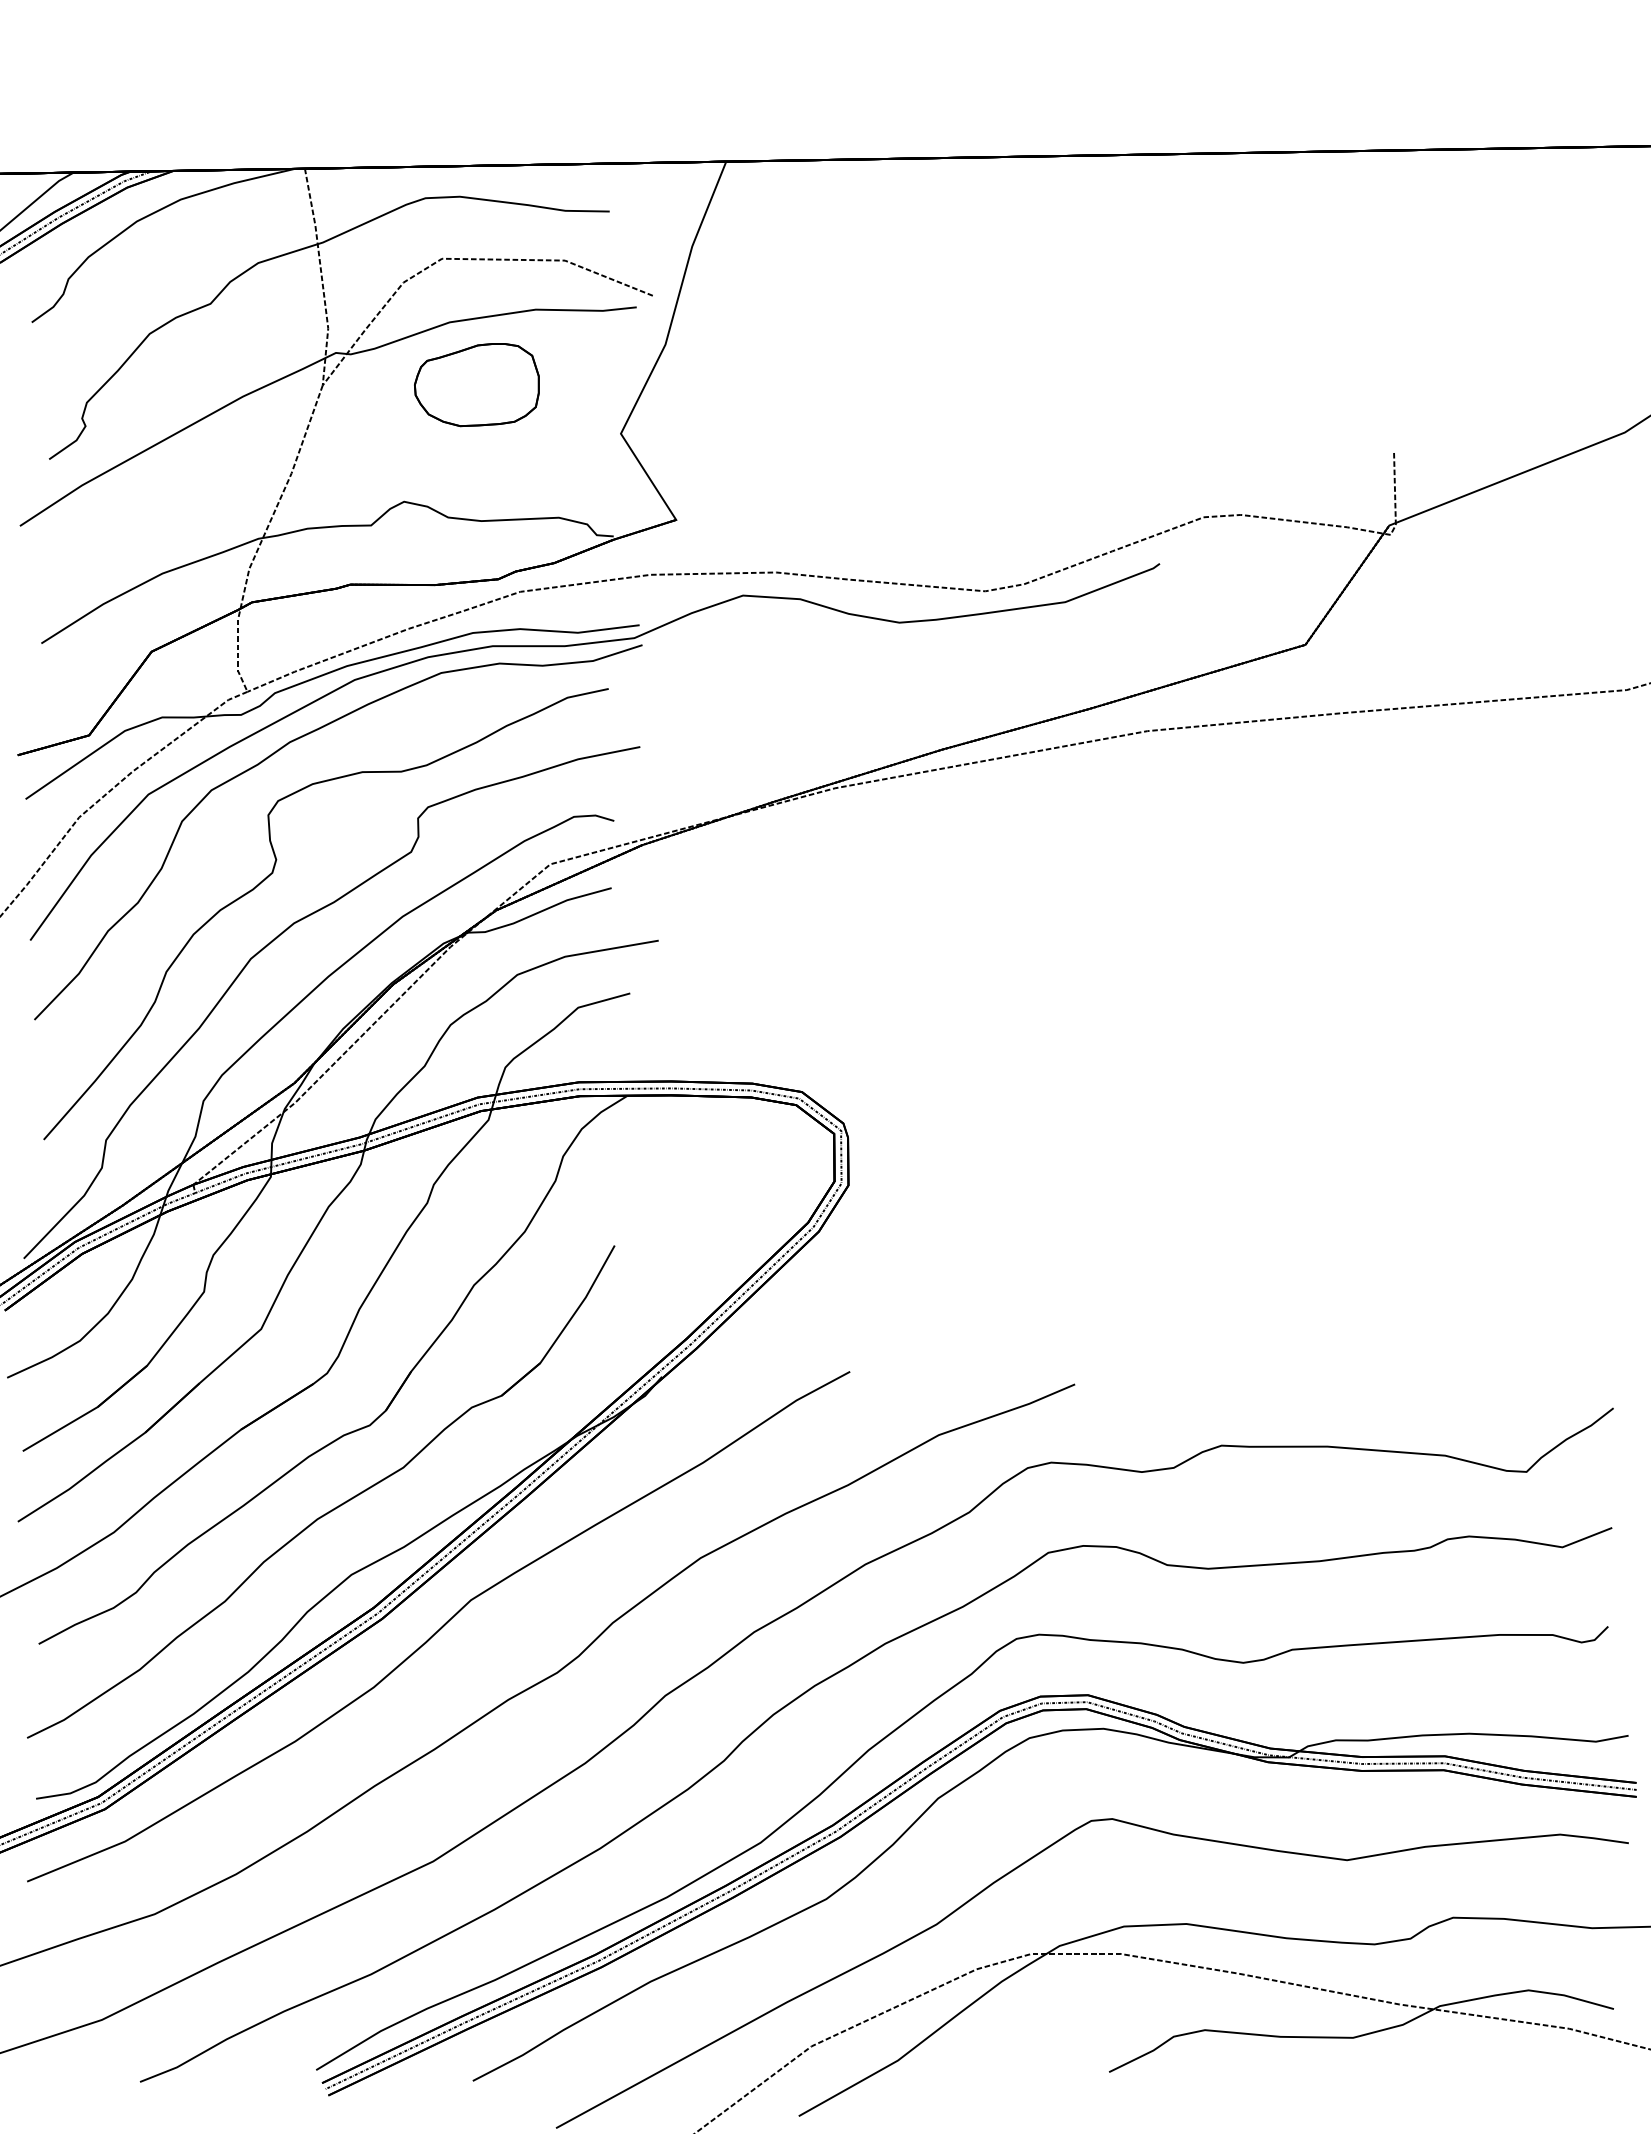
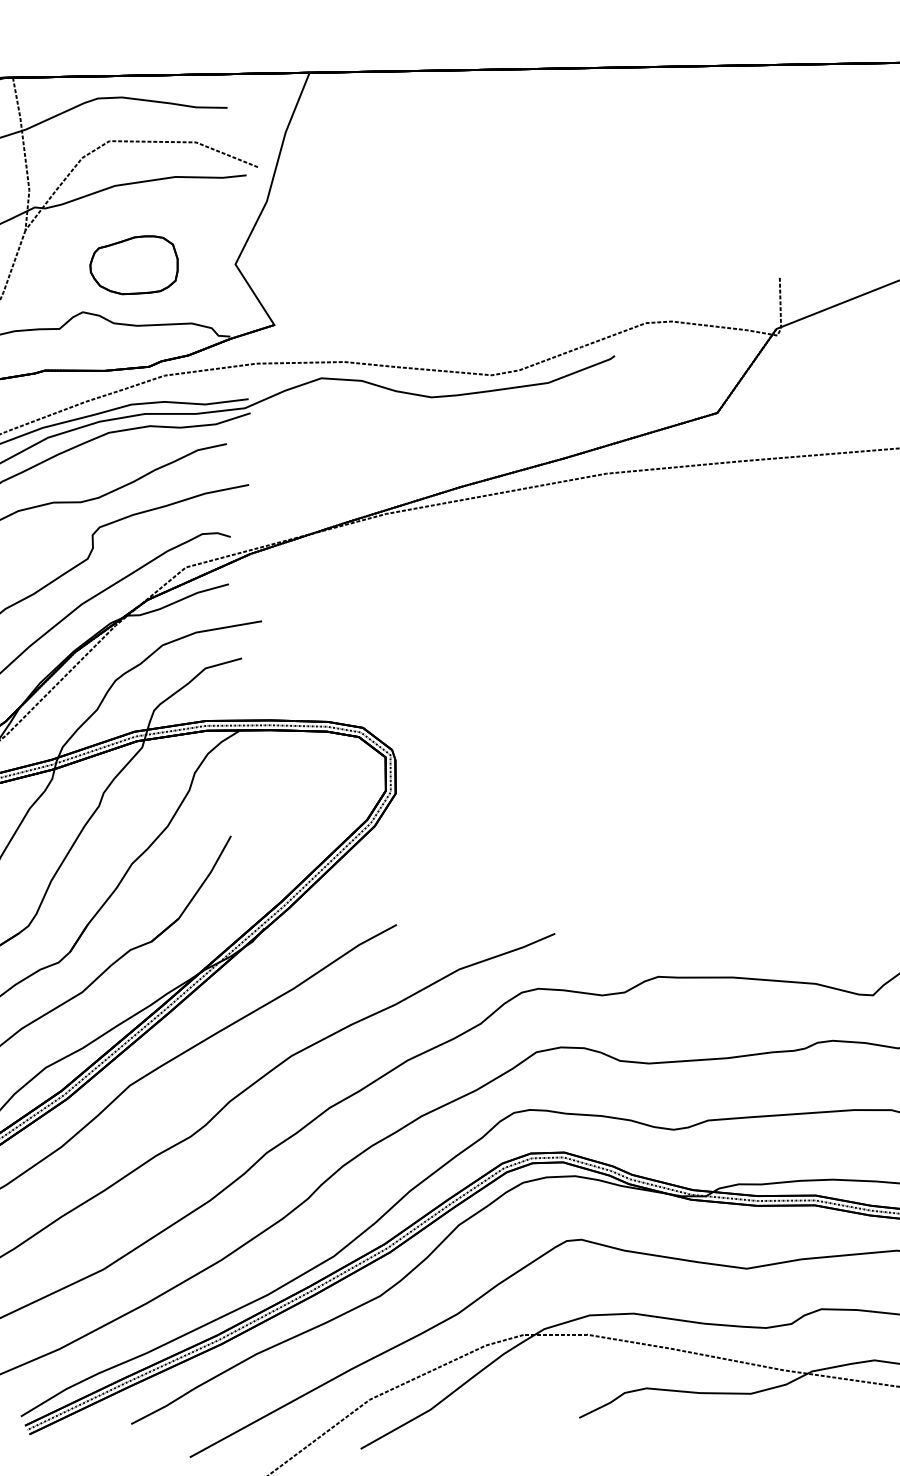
part: (476, 385) -> (133, 265), moved

